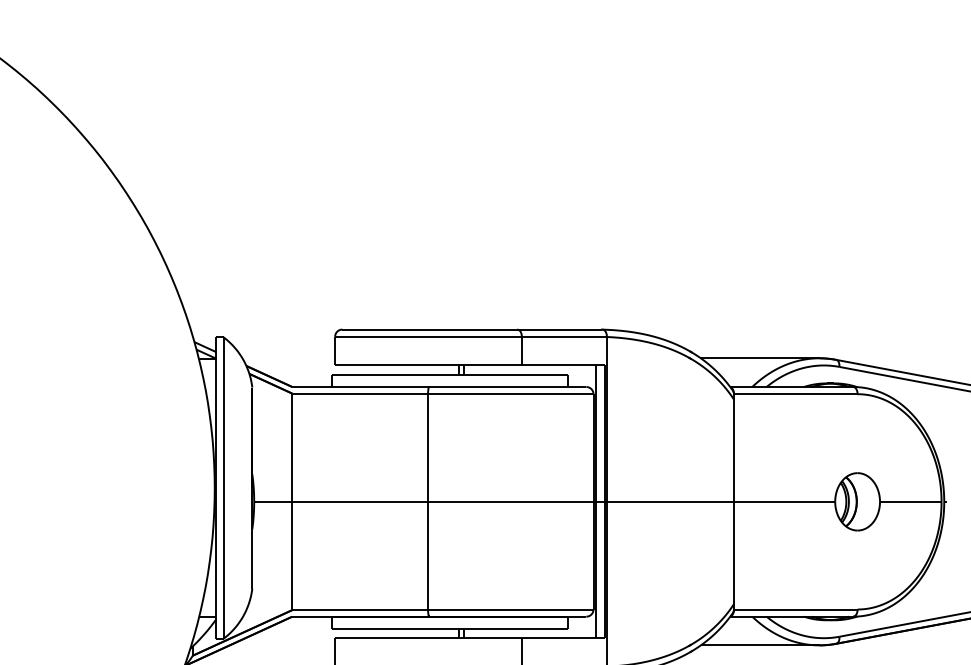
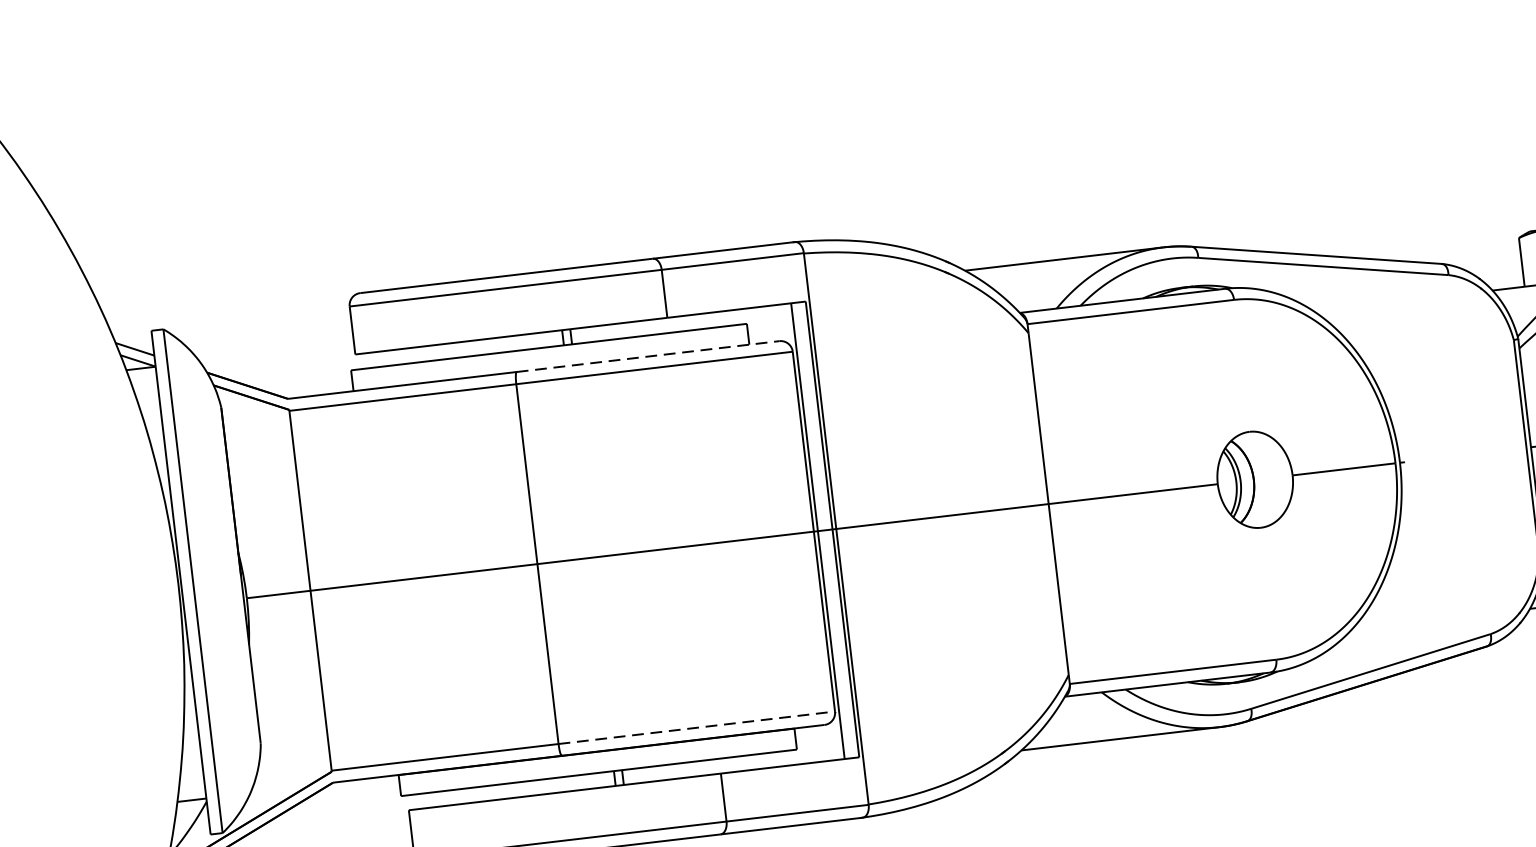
line: (507, 387) -> (647, 357), solid -> dashed
line: (511, 609) -> (697, 727), solid -> dashed

